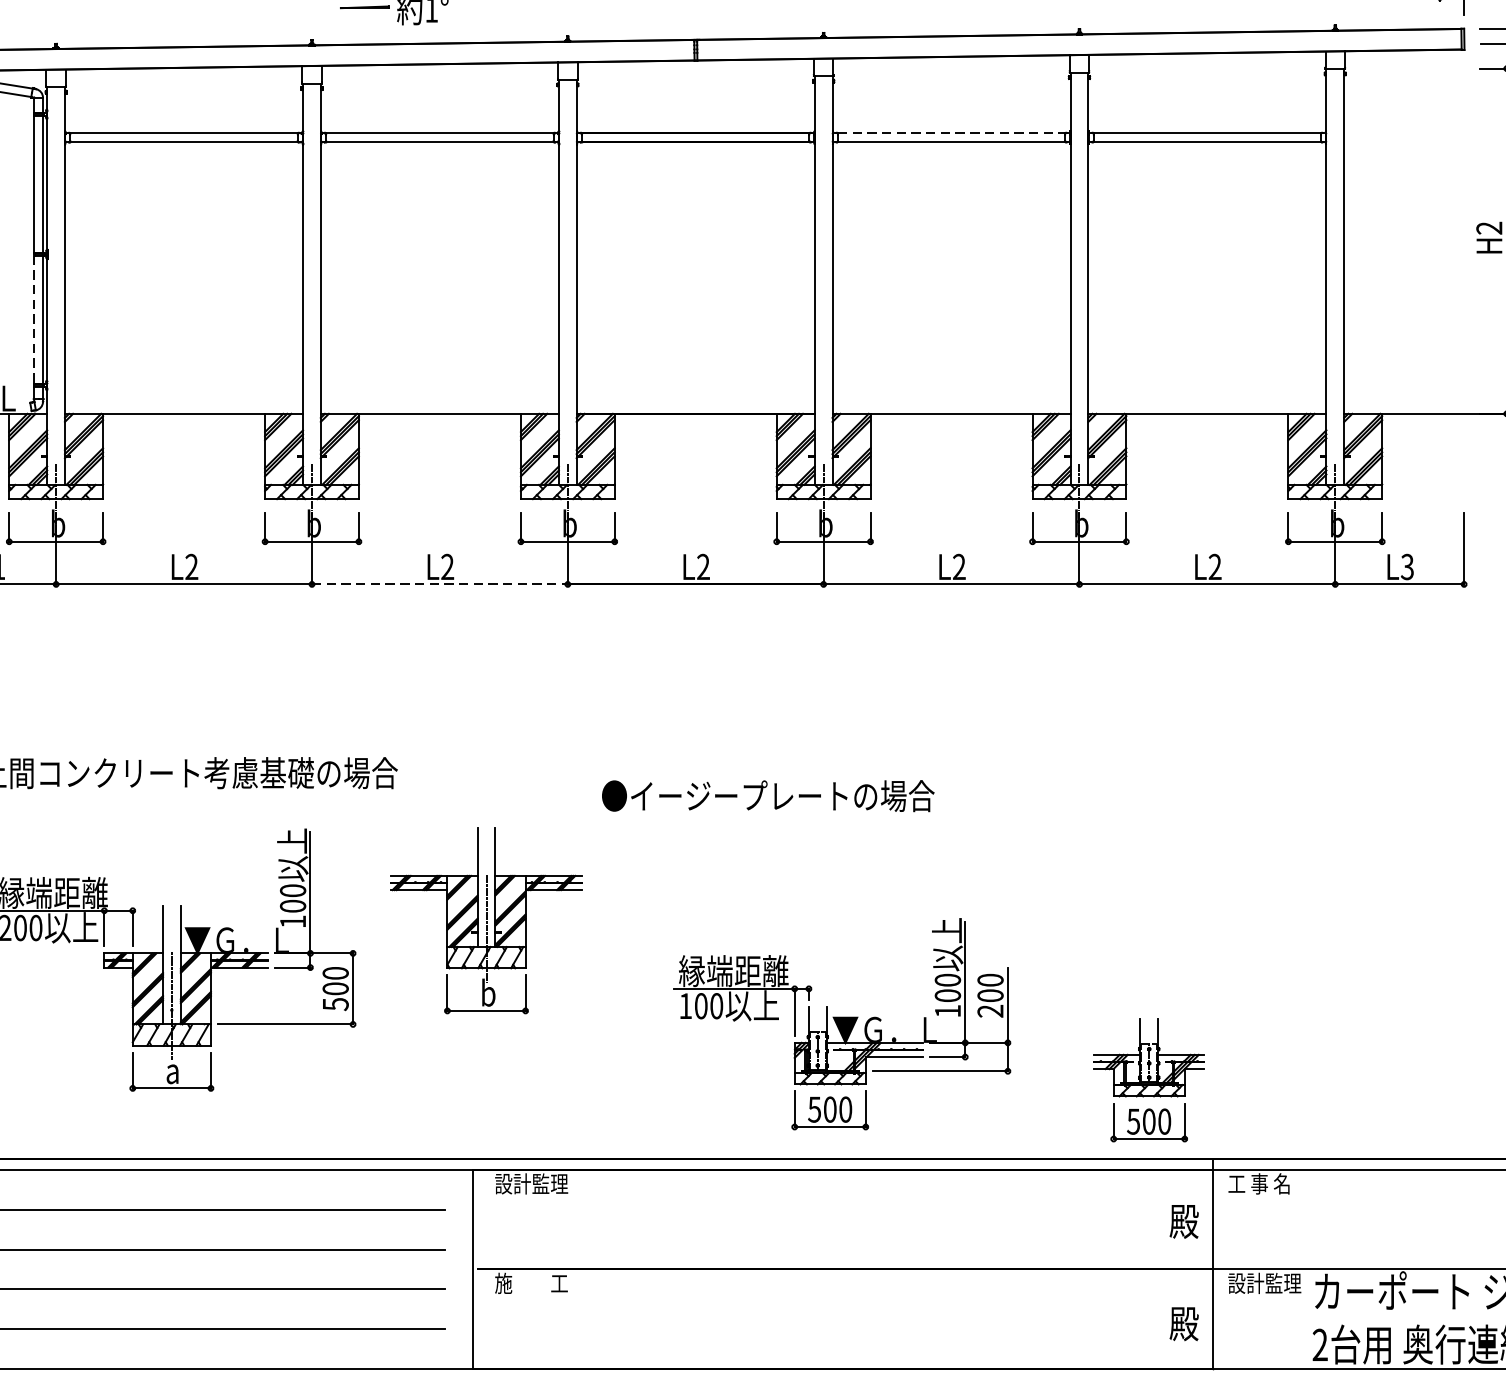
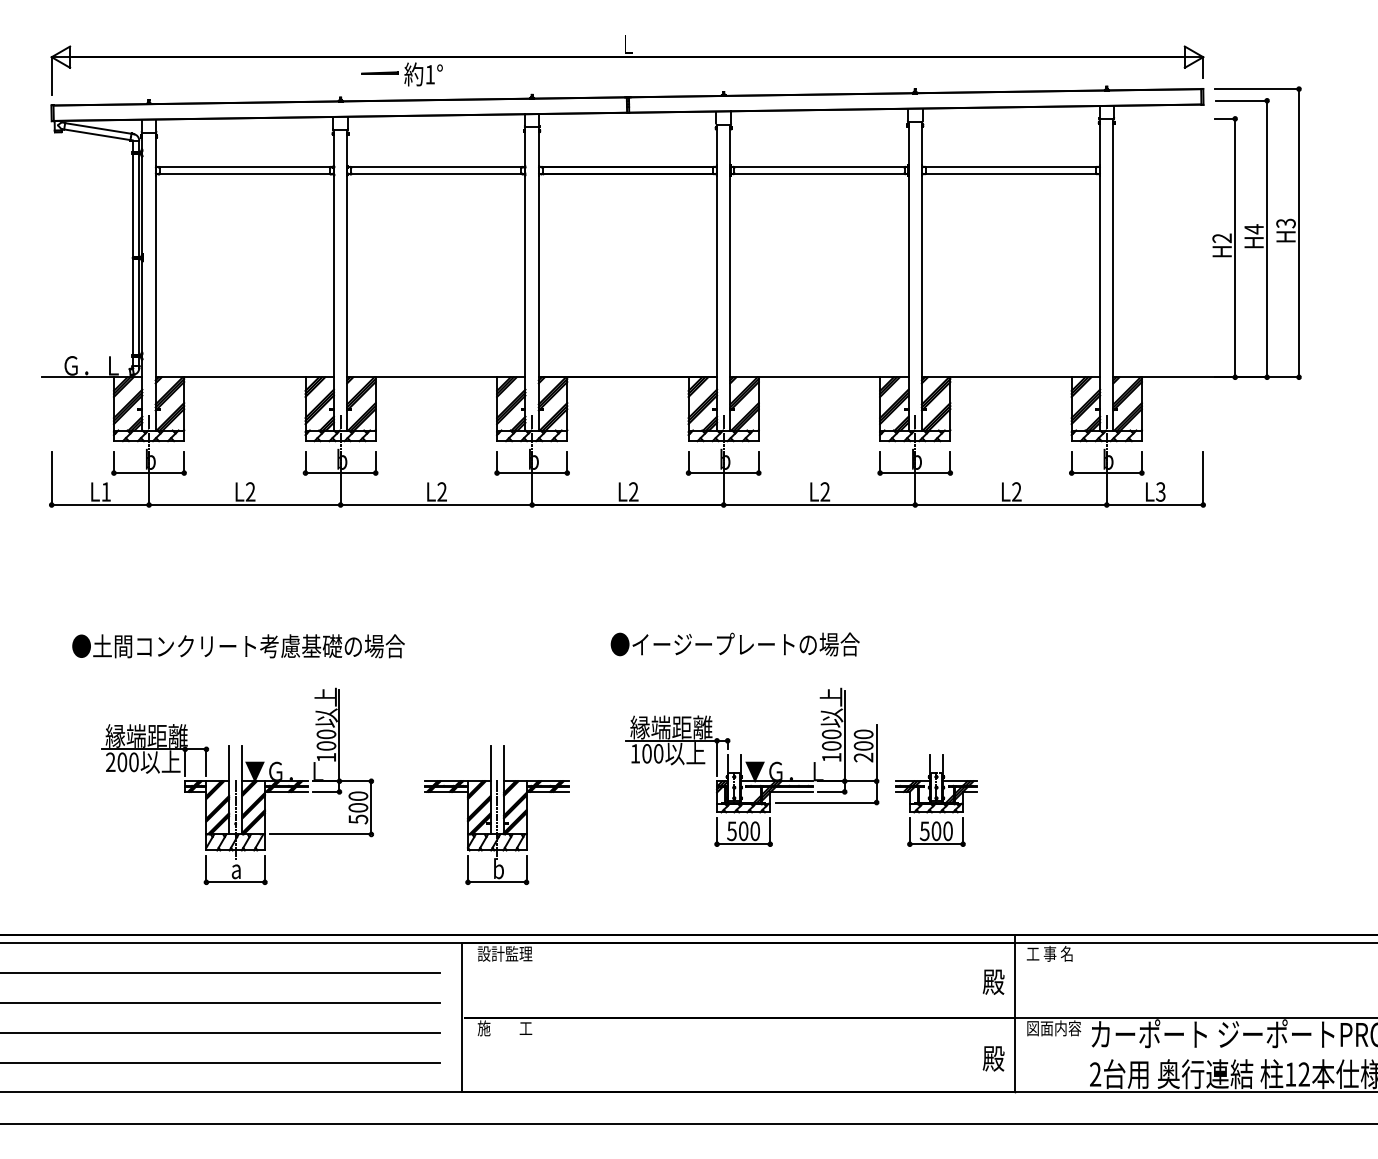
line: (951, 133) -> (819, 167), dashed -> solid
line: (34, 320) -> (132, 307), dashed -> solid
line: (440, 585) -> (436, 505), dashed -> solid
text: (767, 796) -> (734, 644), moved
part: (485, 920) -> (496, 814), moved
part: (842, 1023) -> (752, 766), moved
part: (1149, 1080) -> (936, 800), moved
text: (1264, 1283) -> (1053, 1028), 設計監理 -> 図面内容

